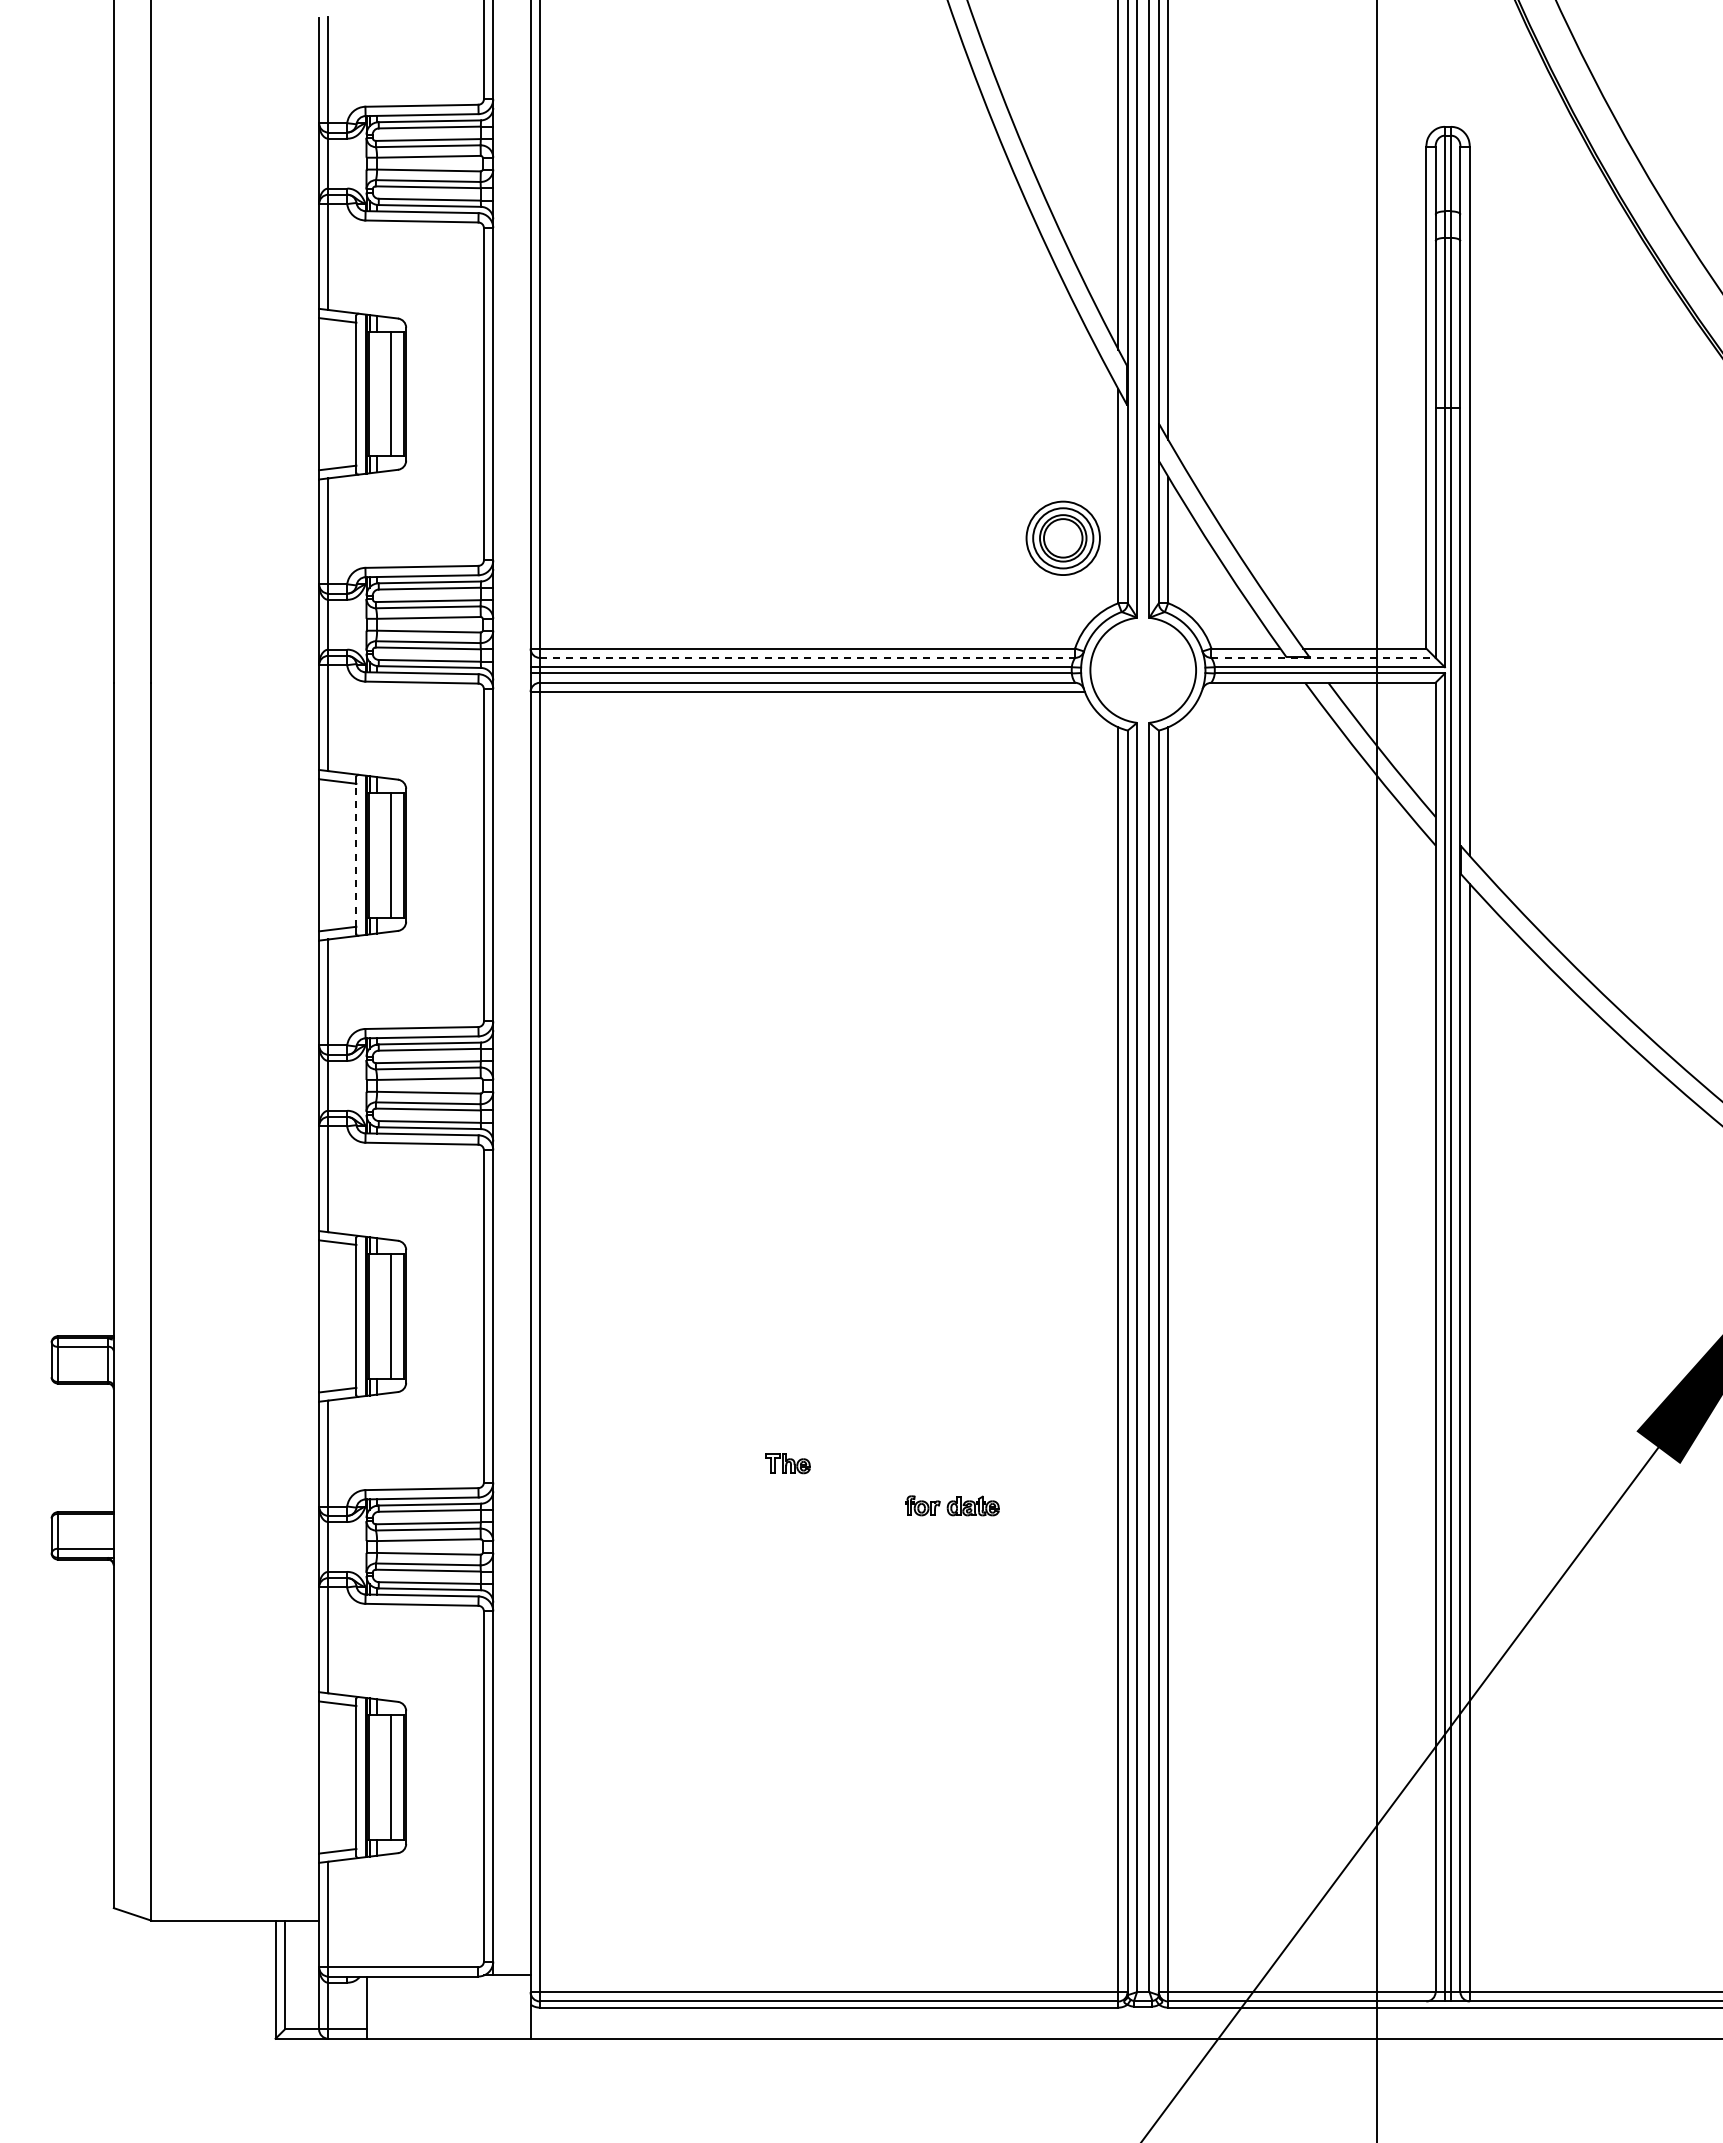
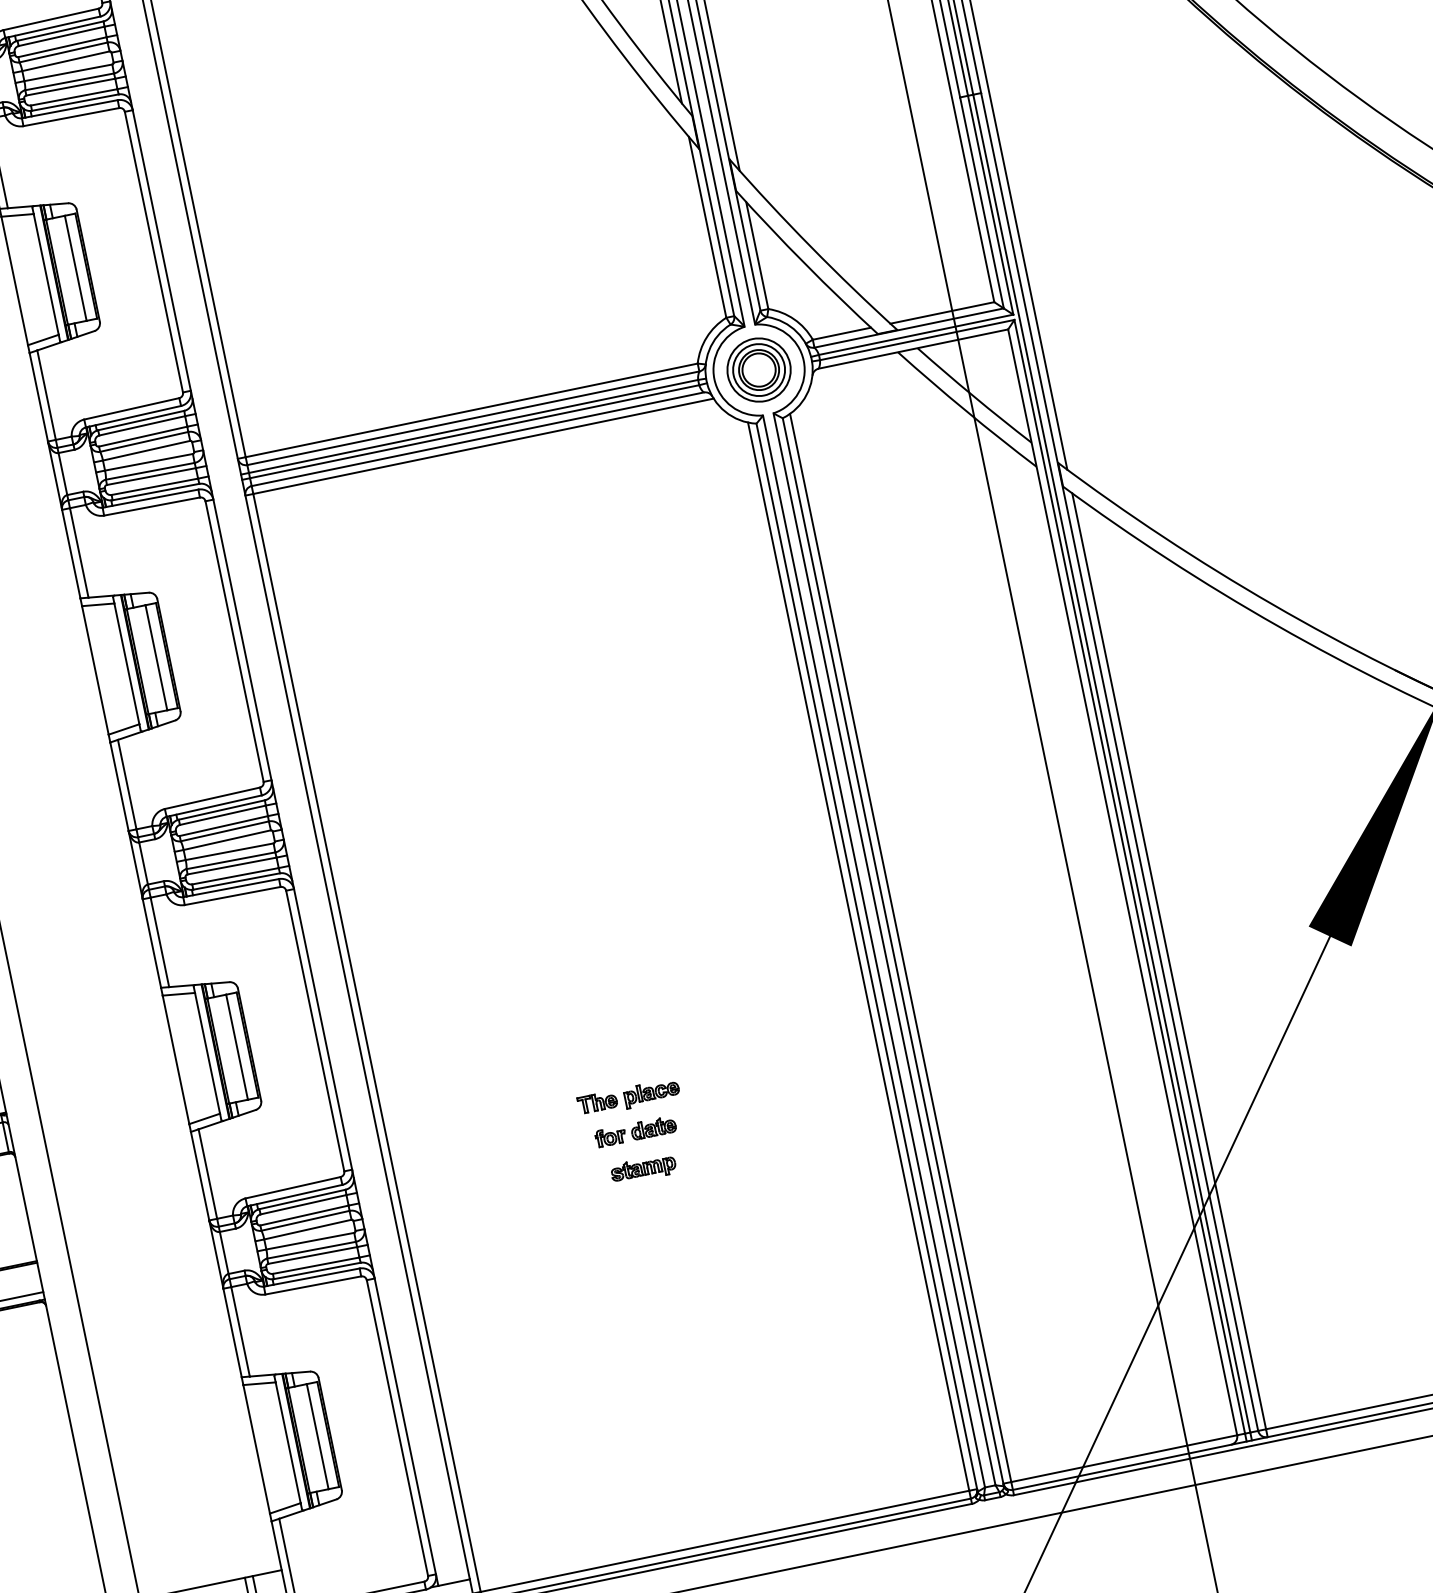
part: (1062, 537) -> (758, 369), moved
line: (807, 657) -> (473, 417), dashed -> solid
line: (1324, 657) -> (909, 327), dashed -> solid
line: (356, 854) -> (126, 663), dashed -> solid
part: (851, 1465) -> (651, 1092), added
part: (952, 1505) -> (635, 1131), moved
part: (824, 1549) -> (643, 1168), added

